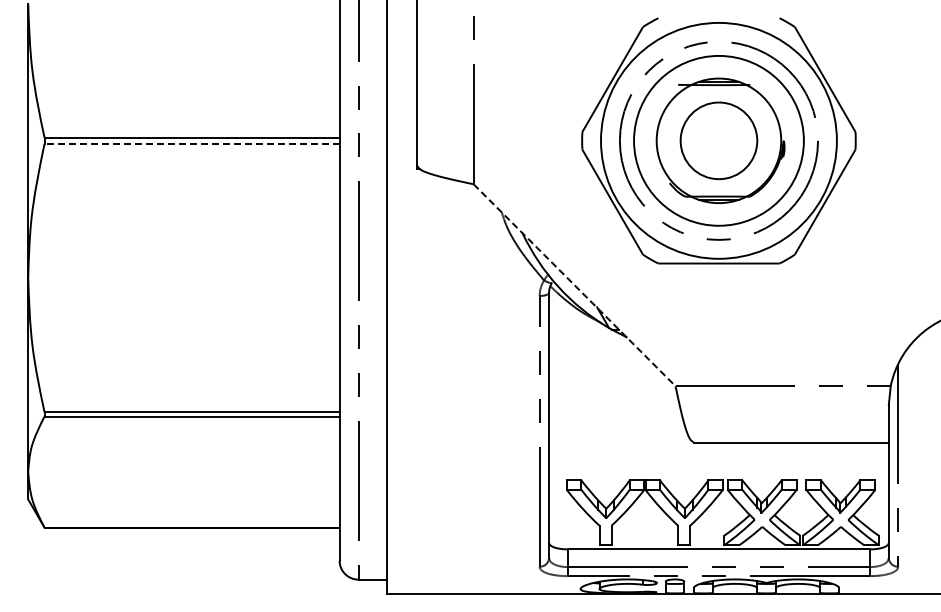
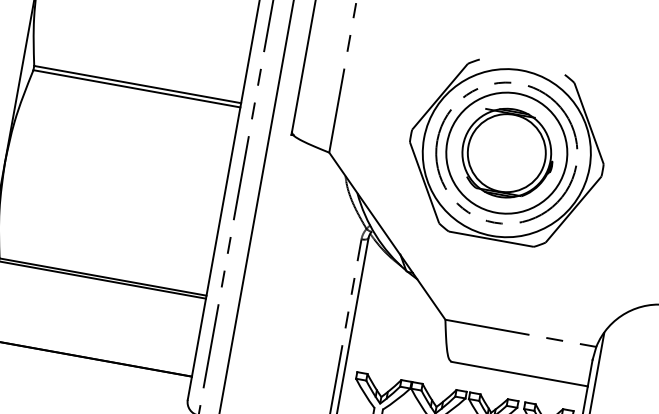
circle: (718, 140) -> (506, 152), size x1.43
line: (192, 143) -> (137, 88), dashed -> solid
line: (574, 285) -> (387, 236), dashed -> solid

